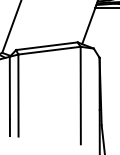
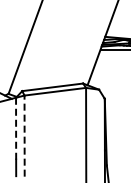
line: (10, 87) -> (16, 128), solid -> dashed
line: (18, 95) -> (24, 136), solid -> dashed

